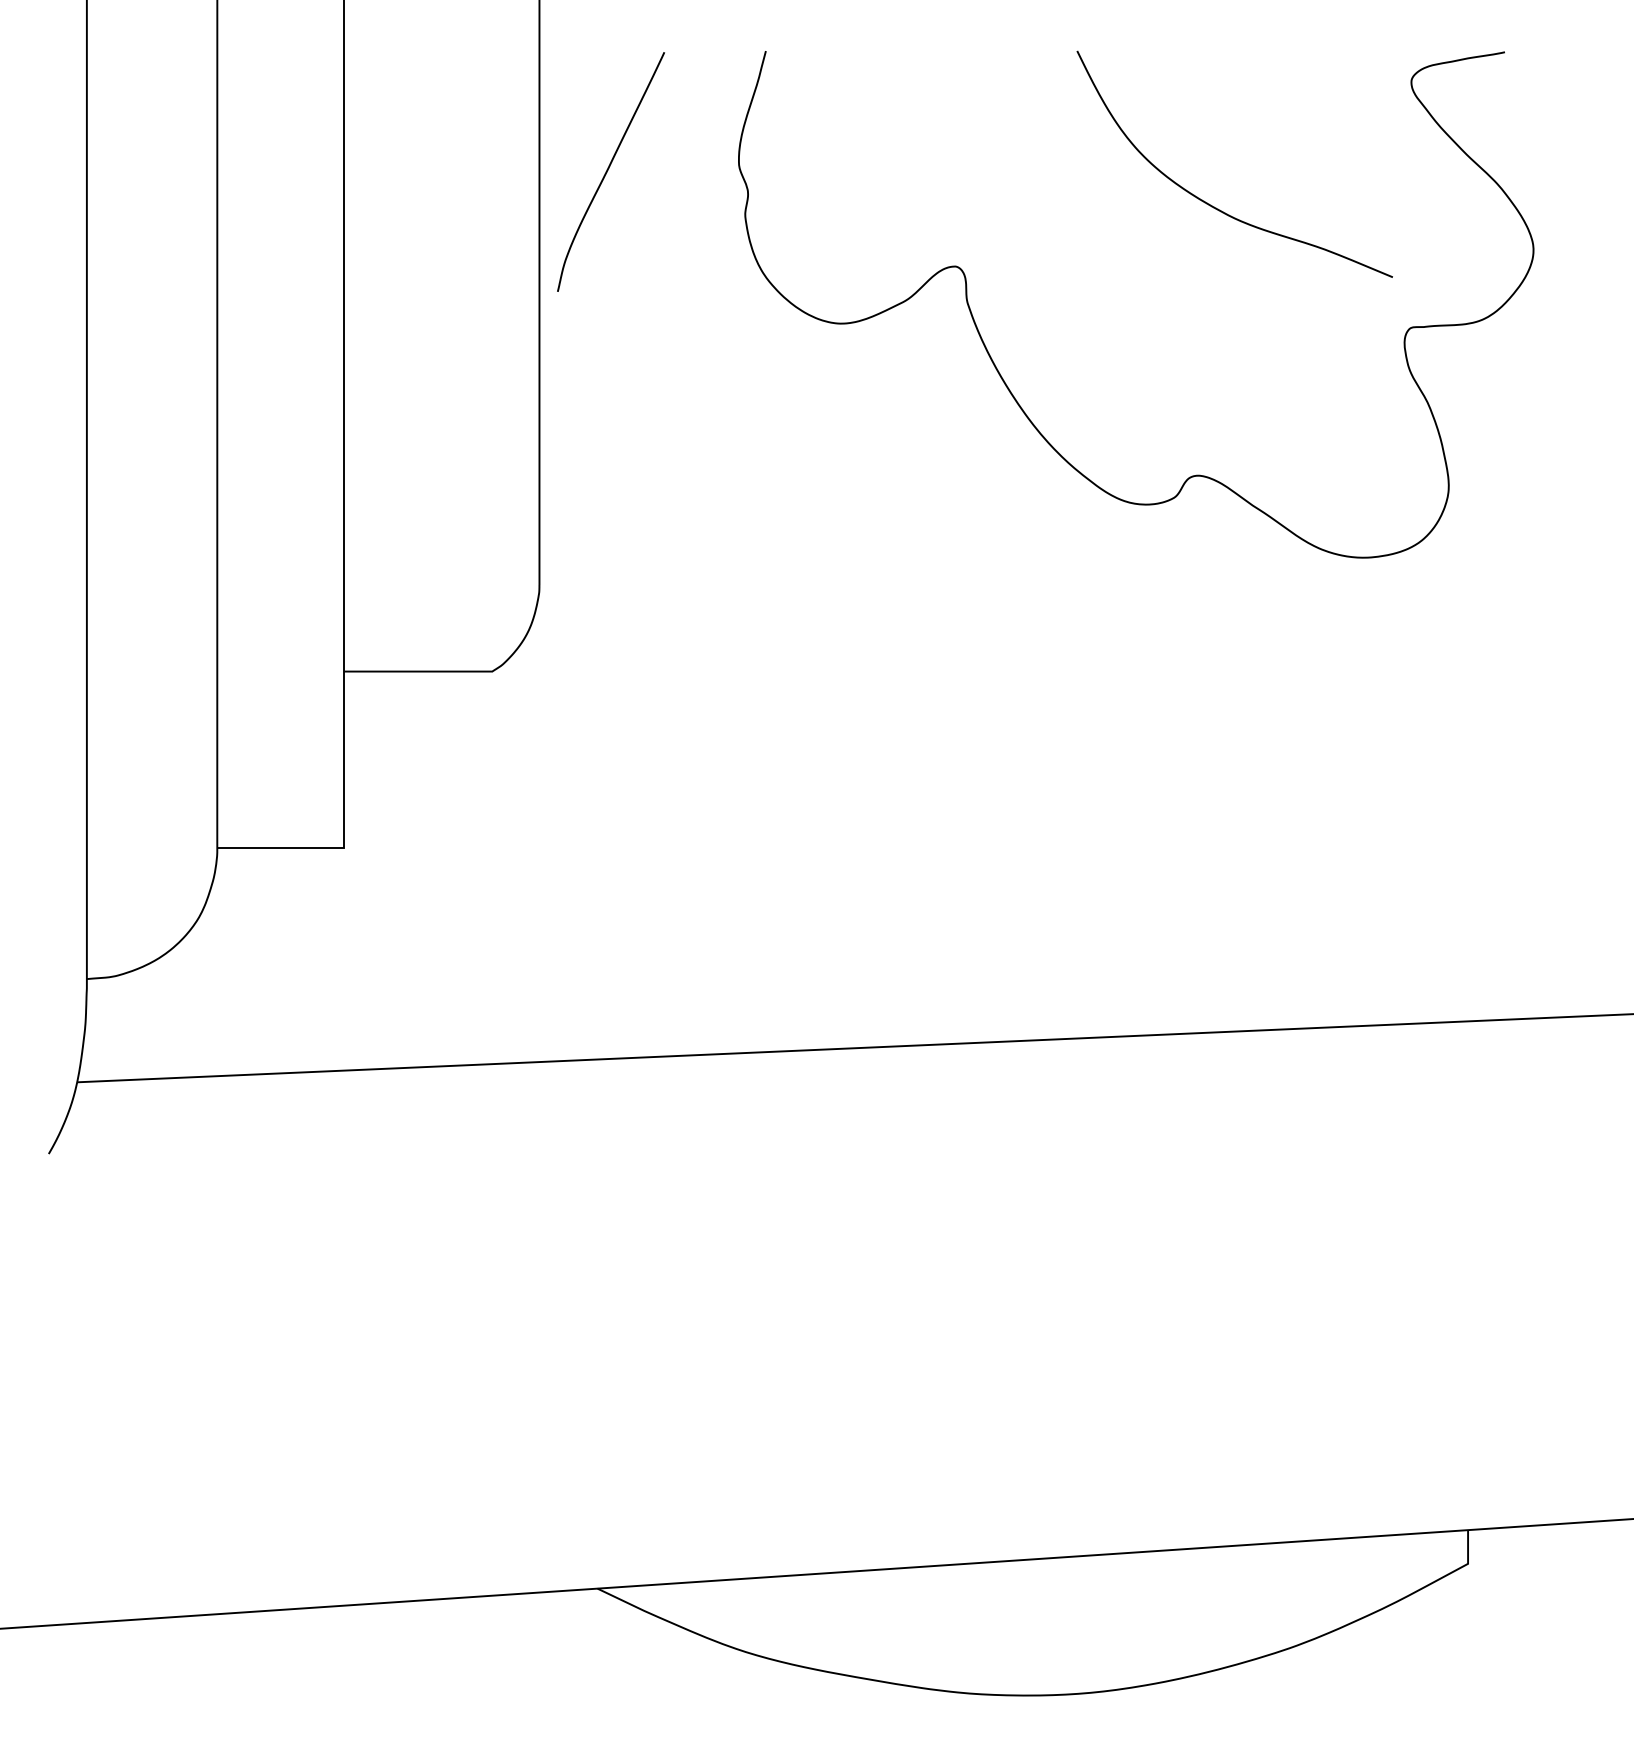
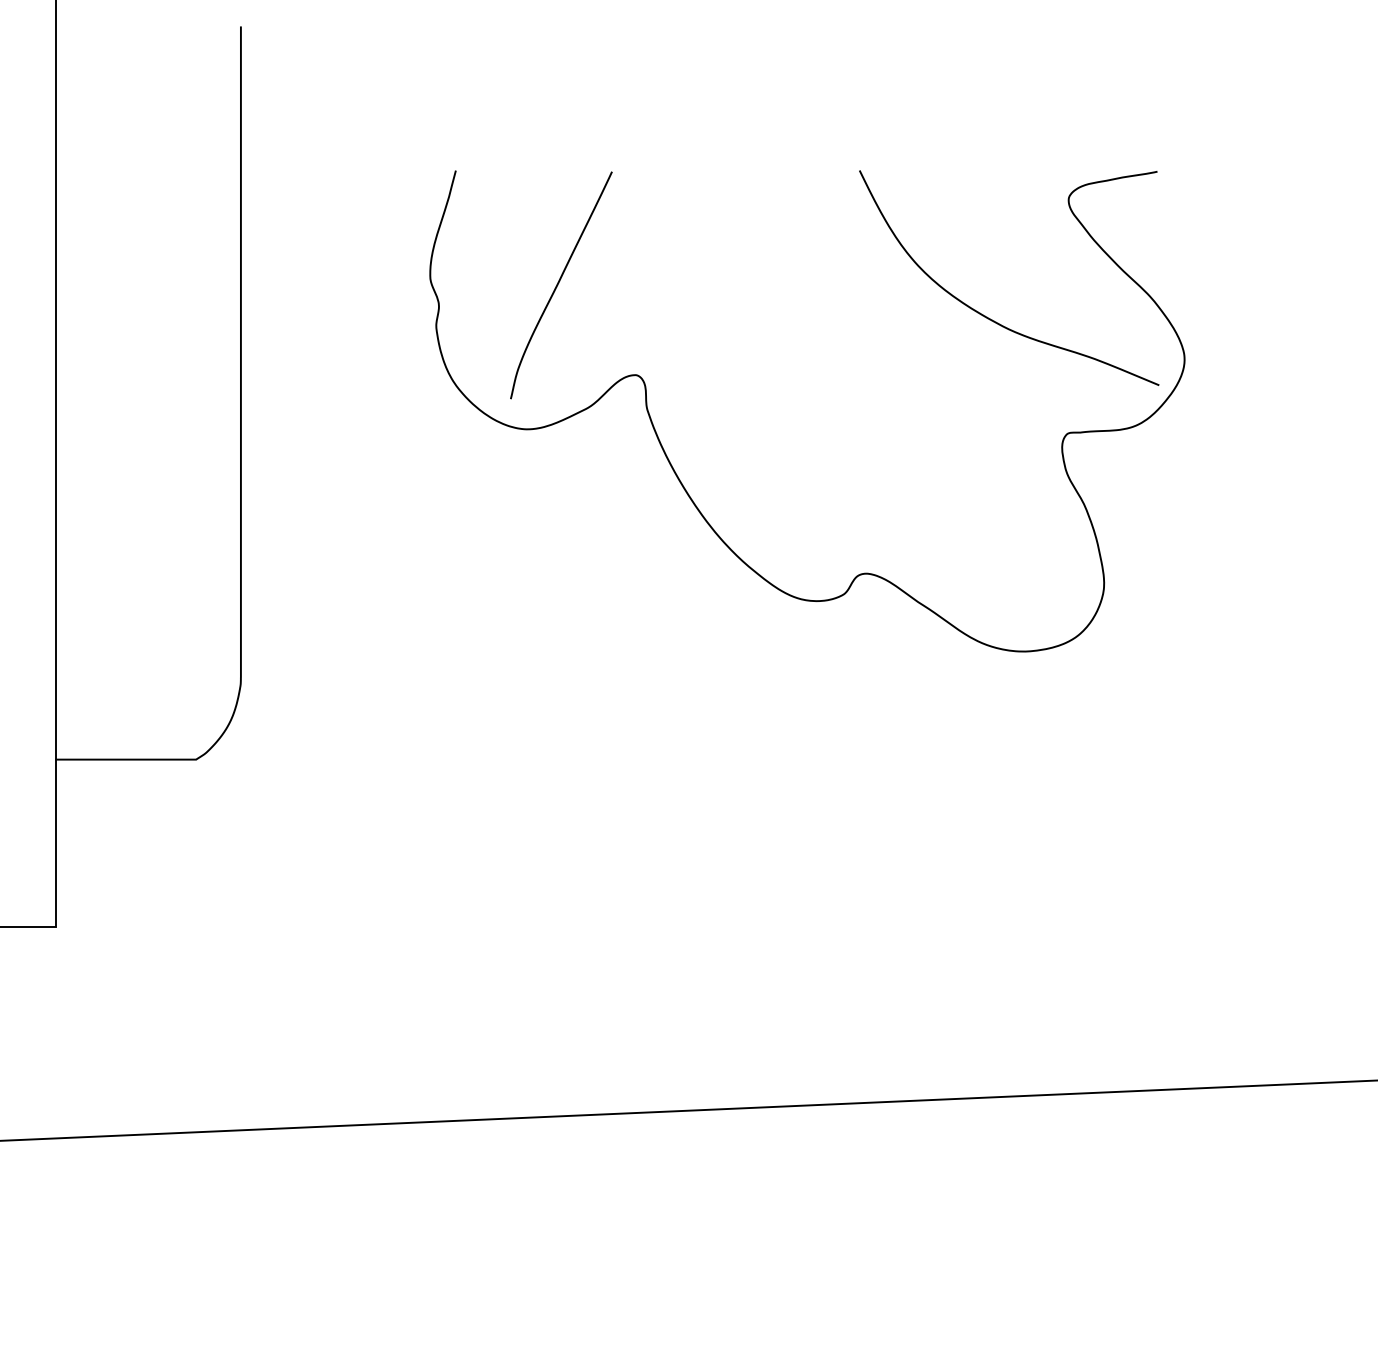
curve: (608, 170) -> (558, 283), moved
curve: (1209, 203) -> (985, 315), moved

